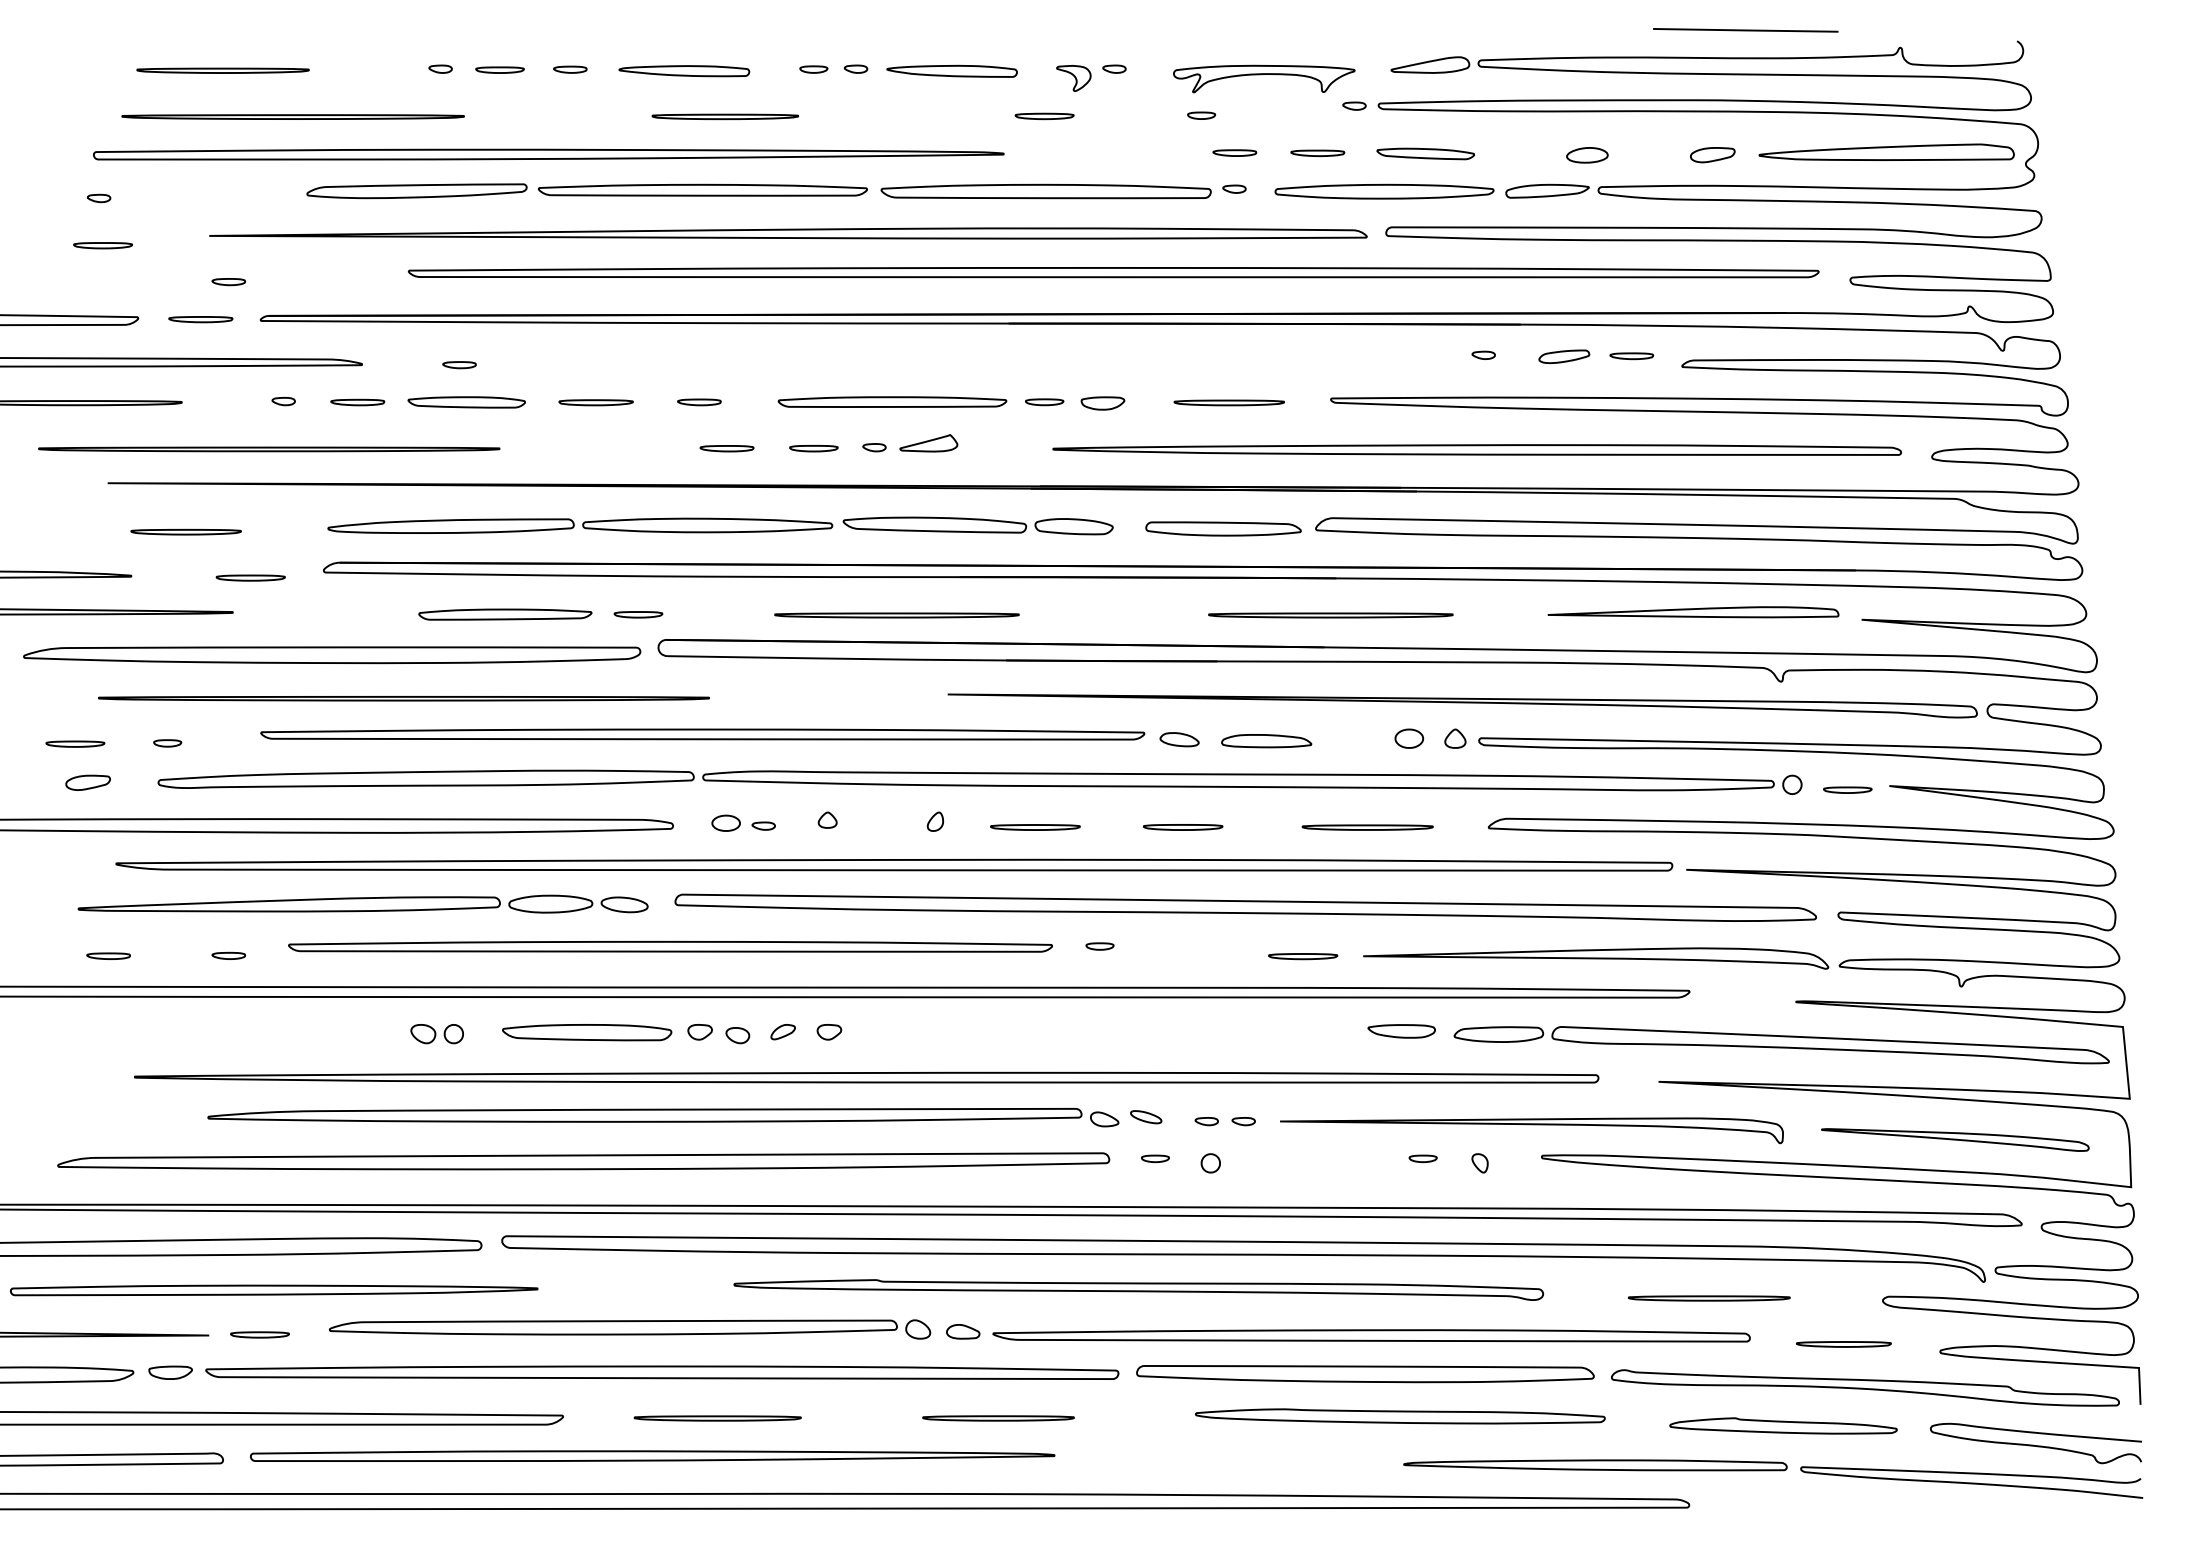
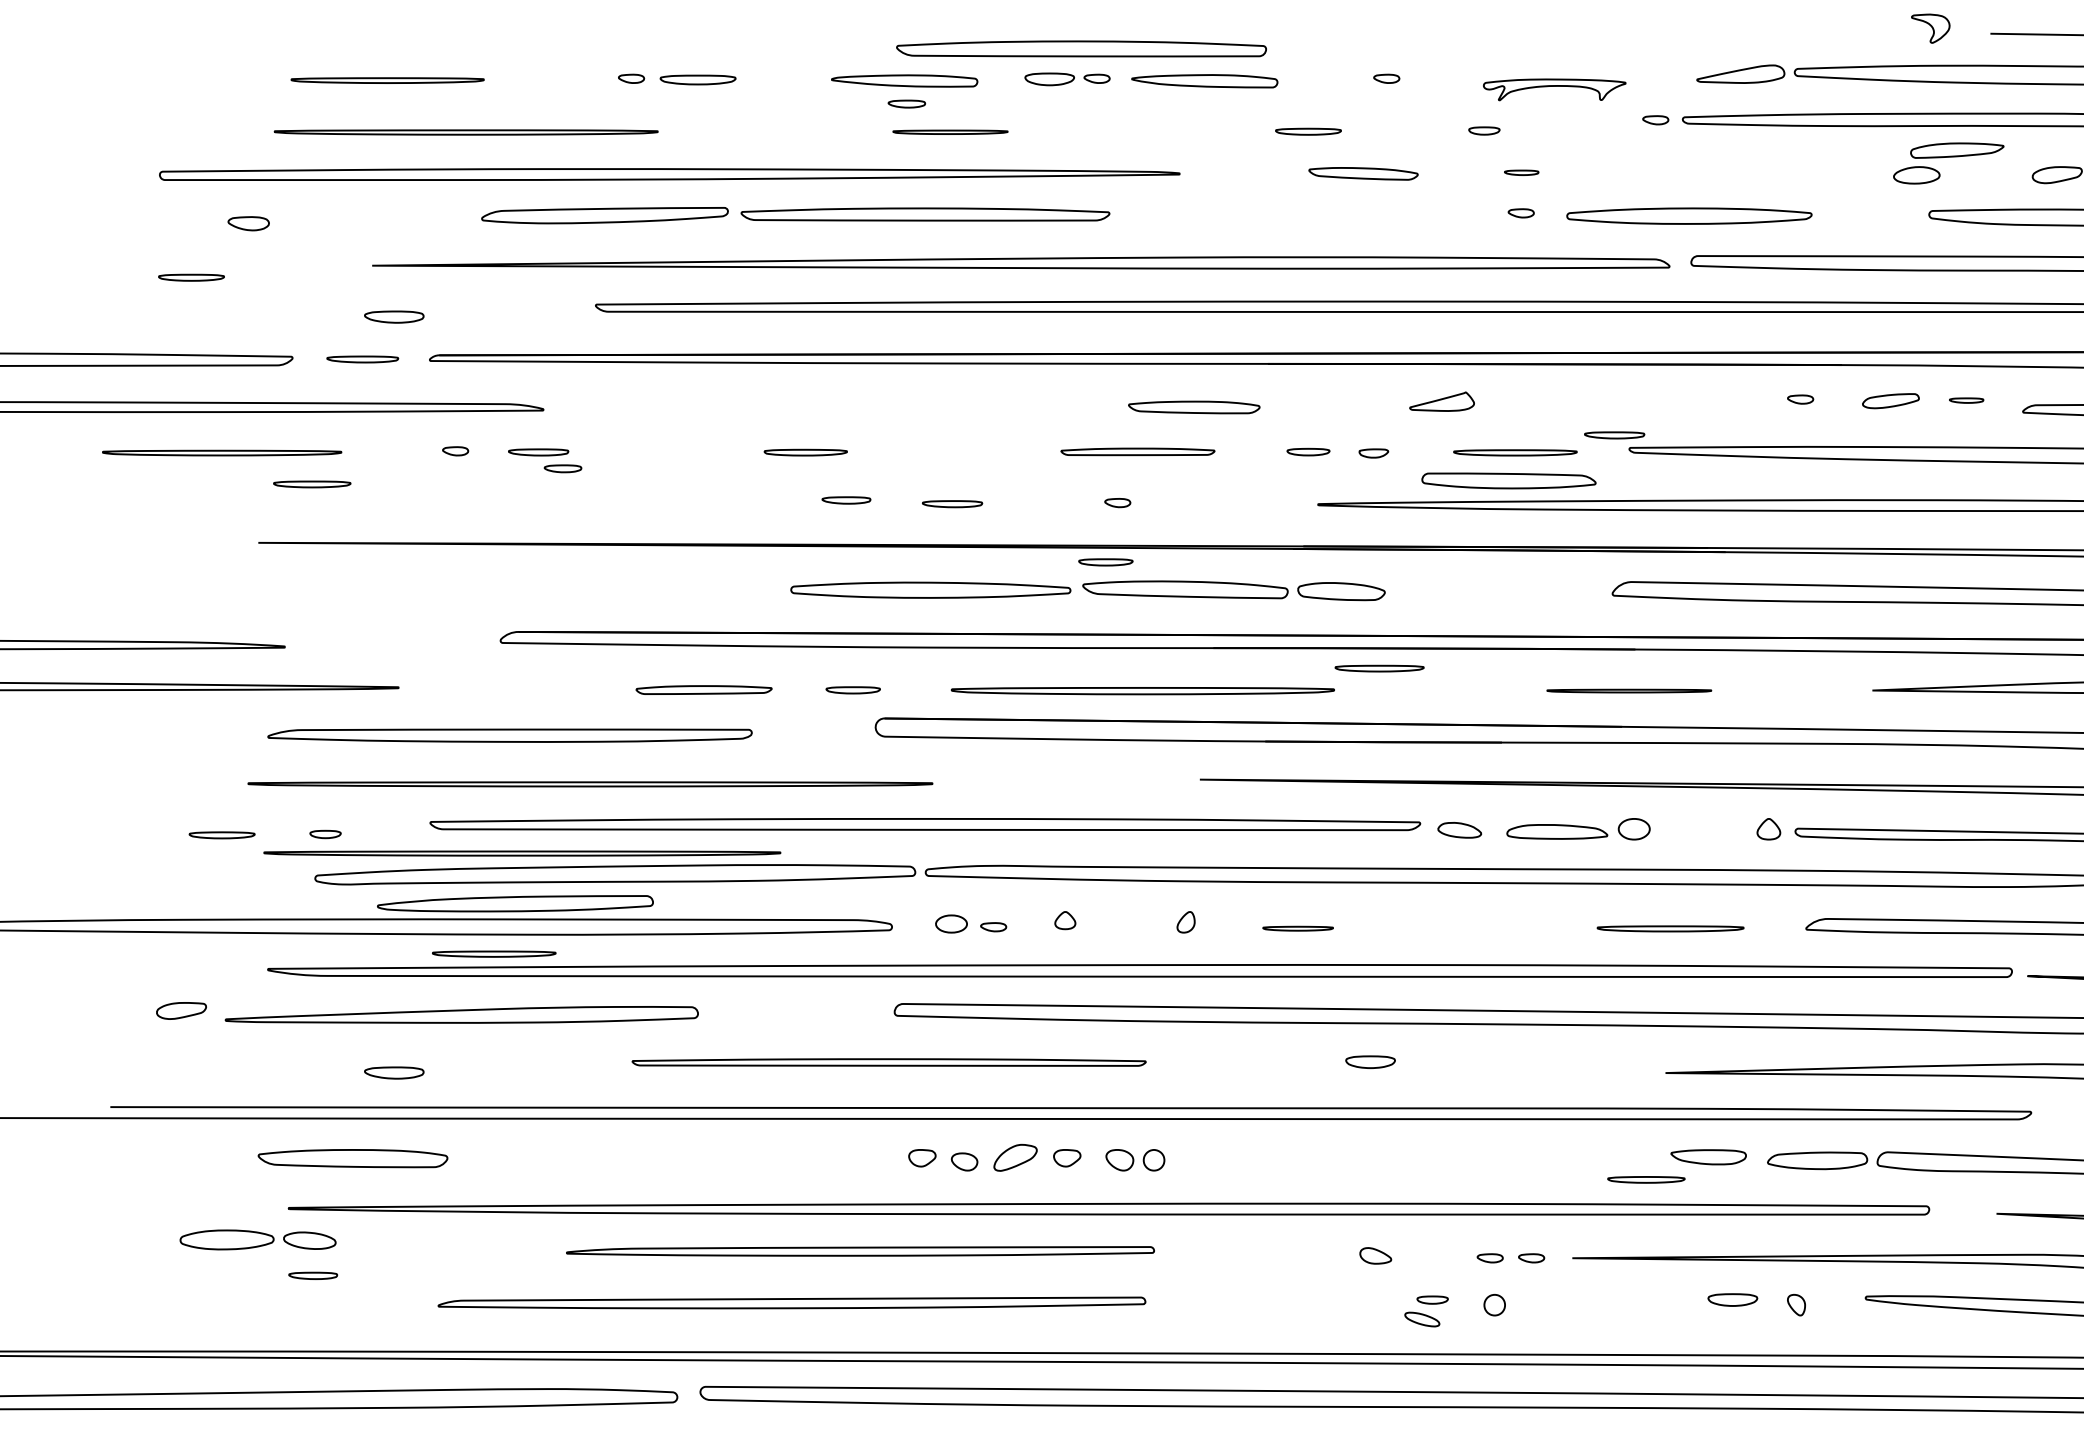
part: (499, 69) -> (697, 79), size x1.4
part: (570, 69) -> (907, 103), moved
part: (813, 69) -> (1049, 79), size x1.6
part: (1073, 78) -> (1930, 28), moved
part: (1264, 78) -> (1554, 89), size x0.7
part: (724, 116) -> (949, 131), size x0.7
part: (1234, 152) -> (1521, 172), size x0.7
part: (1317, 152) -> (1614, 434), moved
part: (1425, 153) -> (1363, 173), moved
part: (548, 154) -> (669, 174), moved
part: (1547, 190) -> (1957, 149), moved
part: (1045, 191) -> (1080, 48), moved
part: (98, 198) -> (248, 223), size x1.6
part: (102, 245) -> (190, 277), moved
part: (228, 282) -> (393, 317), size x1.6
part: (1631, 356) -> (1966, 400), size x0.7
part: (459, 365) -> (562, 469), moved
part: (892, 401) -> (1137, 451), size x0.6
part: (466, 402) -> (1193, 407), moved
part: (699, 402) -> (846, 500), moved
part: (1102, 403) -> (1373, 453), size x0.6
part: (928, 443) -> (1441, 401), moved
part: (813, 448) -> (1105, 562), moved
part: (269, 449) -> (522, 853), moved
part: (450, 525) -> (514, 902), moved
part: (1223, 528) -> (1508, 480), moved
part: (185, 532) -> (493, 954), moved
part: (250, 577) -> (311, 483), moved
part: (505, 614) -> (704, 689), size x0.7
part: (896, 615) -> (1142, 691), size x1.4
part: (1330, 615) -> (1628, 691), size x0.6
part: (332, 655) -> (510, 735), size x0.7
part: (1409, 738) -> (1634, 828), moved
part: (87, 782) -> (180, 1010), moved
part: (1035, 827) -> (1298, 928), size x0.7
part: (1183, 827) -> (1380, 668), moved
part: (578, 903) -> (258, 1239), moved
part: (670, 946) -> (889, 1062), size x0.6
part: (1099, 946) -> (1369, 1062), size x1.6
part: (108, 955) -> (313, 1275), moved
part: (228, 955) -> (393, 1072), size x1.6
part: (1303, 956) -> (1646, 1179), moved
part: (587, 1032) -> (353, 1158), moved
part: (782, 1032) -> (1014, 1158), size x1.6
part: (436, 1034) -> (1134, 1160), moved
part: (644, 1115) -> (859, 1251), size x0.6
part: (1146, 1117) -> (1422, 1319), moved
part: (1422, 1158) -> (1731, 1299), size x1.6
part: (583, 1161) -> (791, 1303), size x0.6

